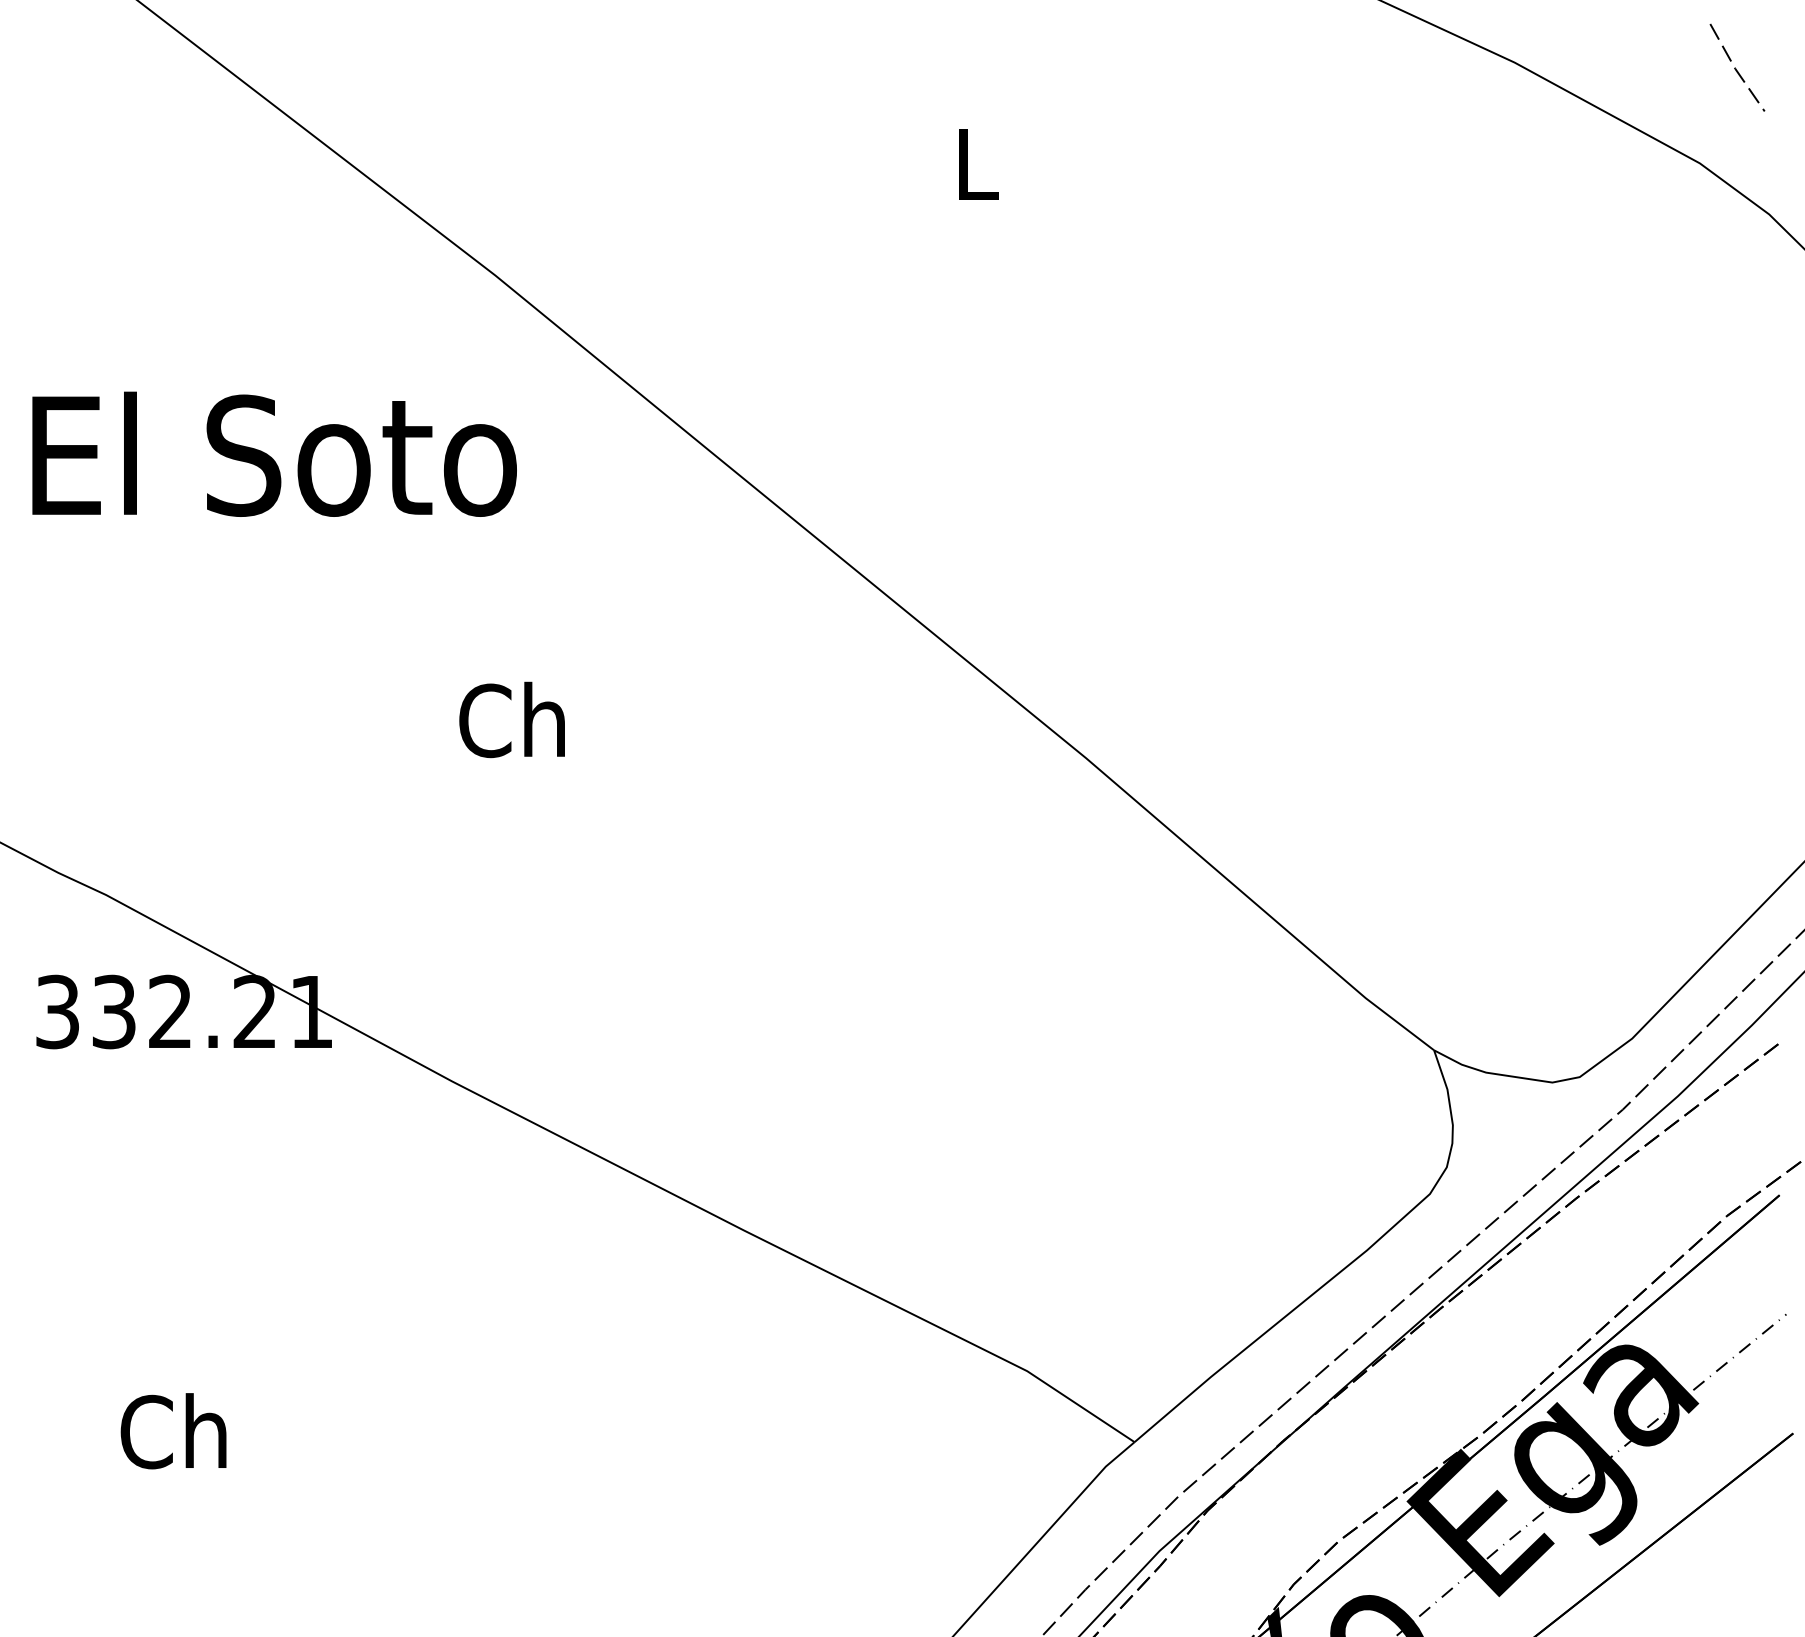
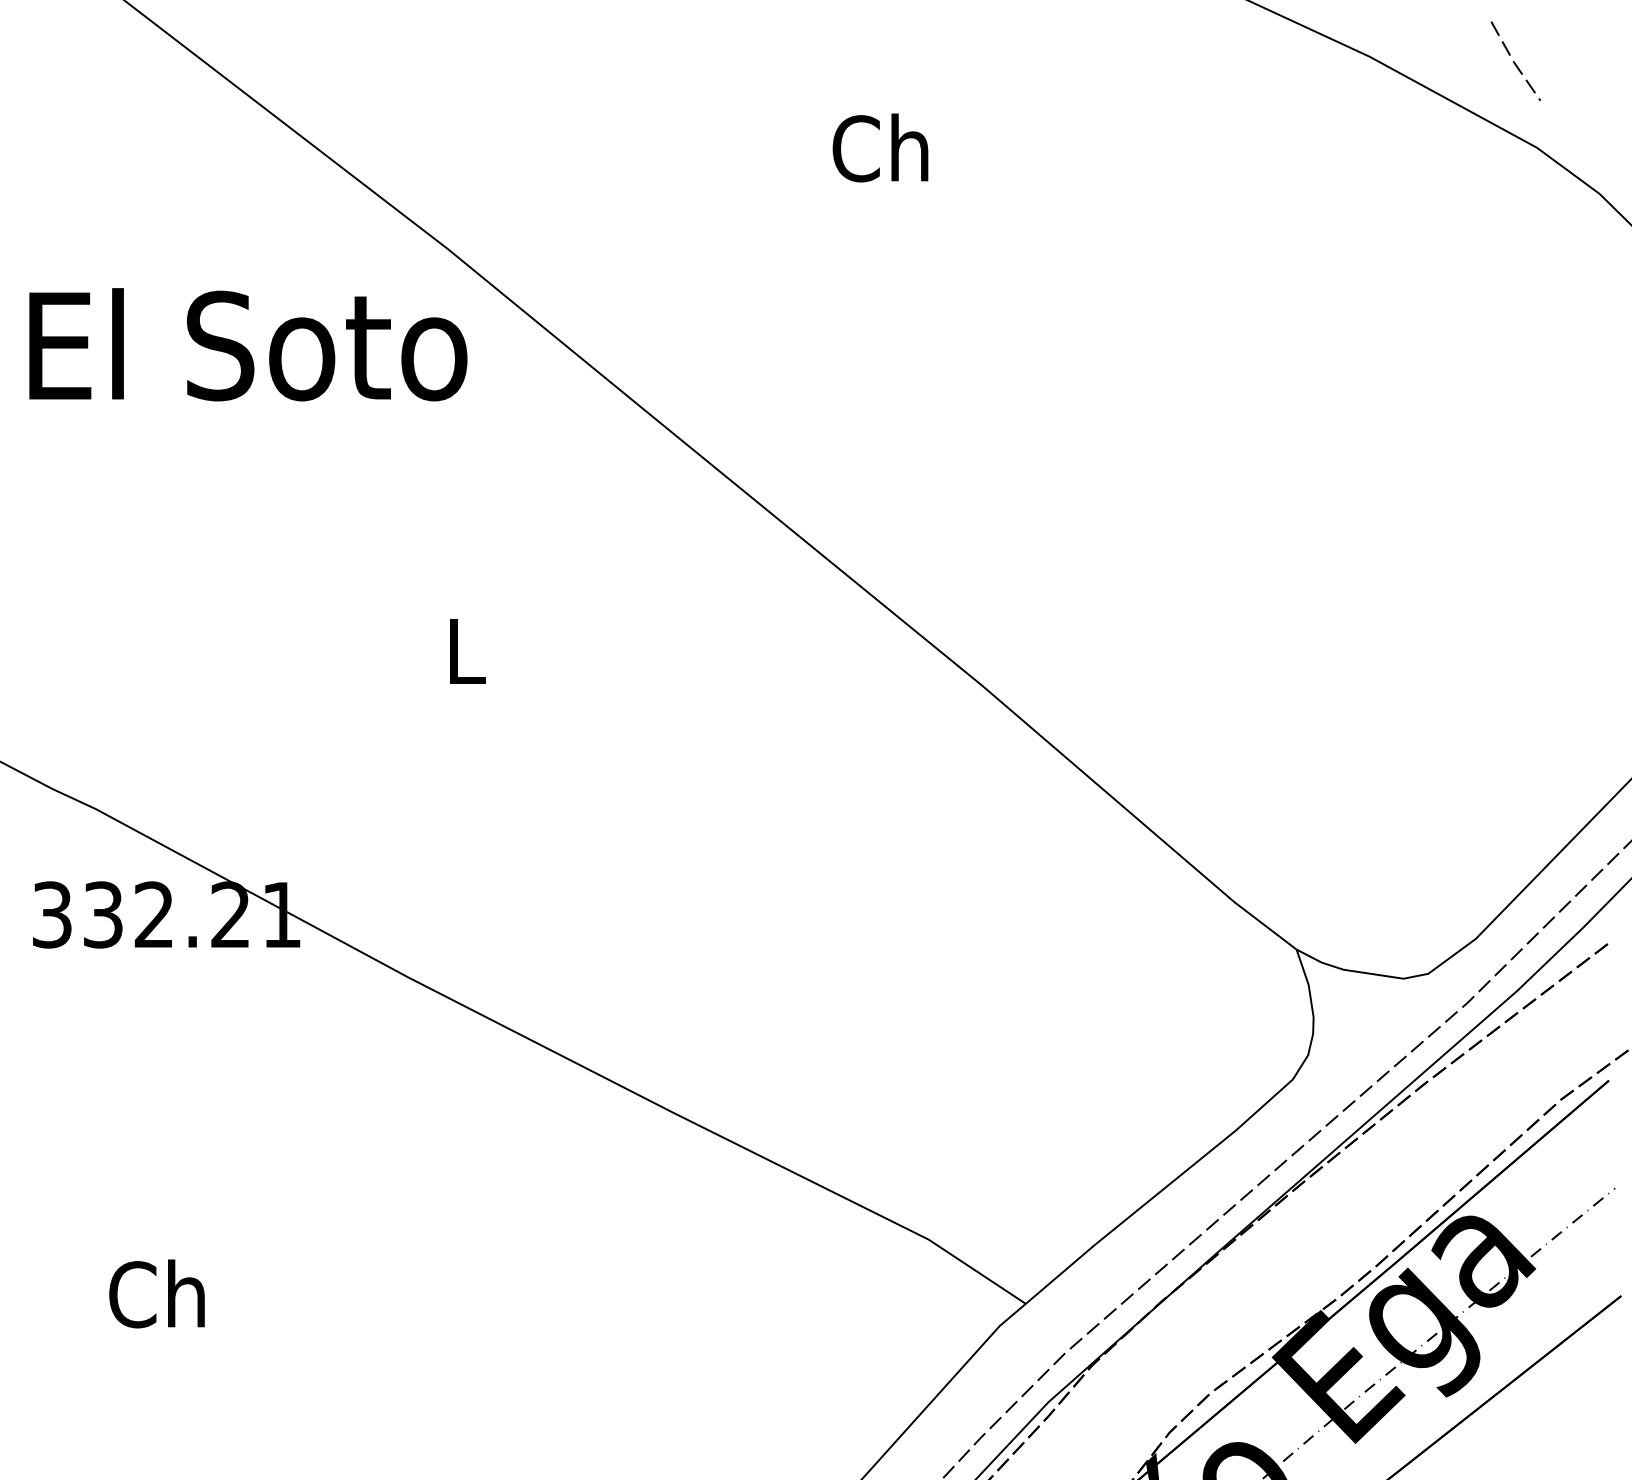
line: (1735, 68) -> (1514, 61), moved
text: (973, 163) -> (880, 147), L -> Ch
text: (274, 454) -> (248, 344), moved
text: (511, 719) -> (462, 650), Ch -> L

